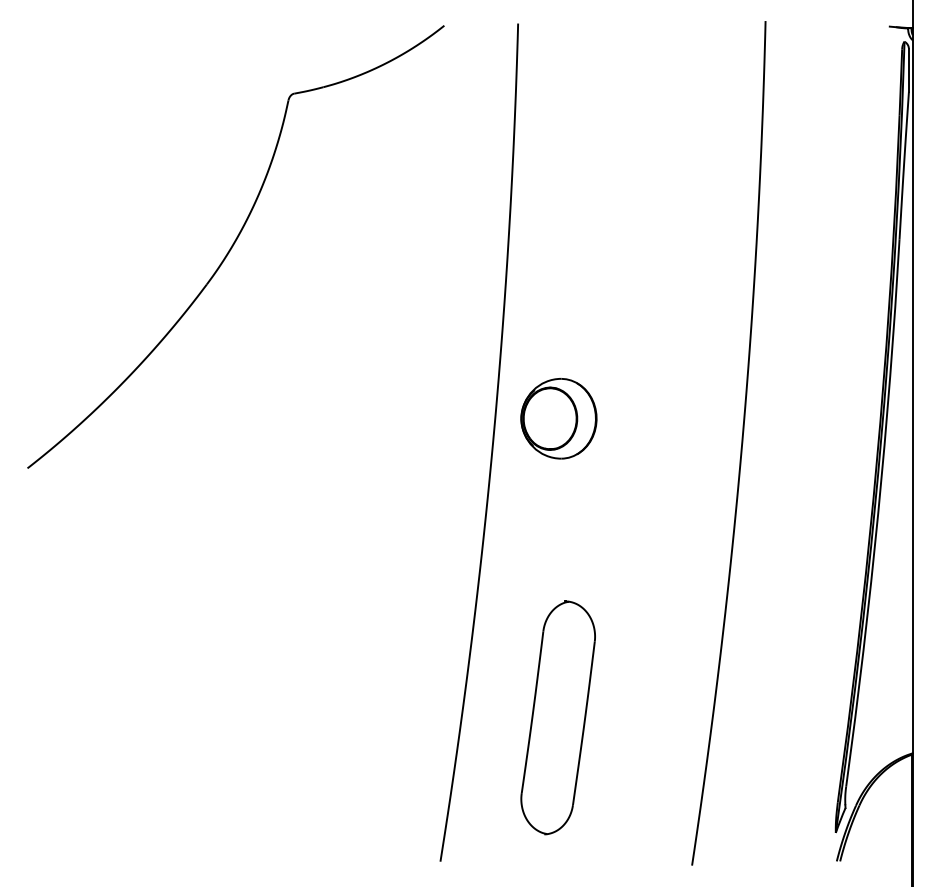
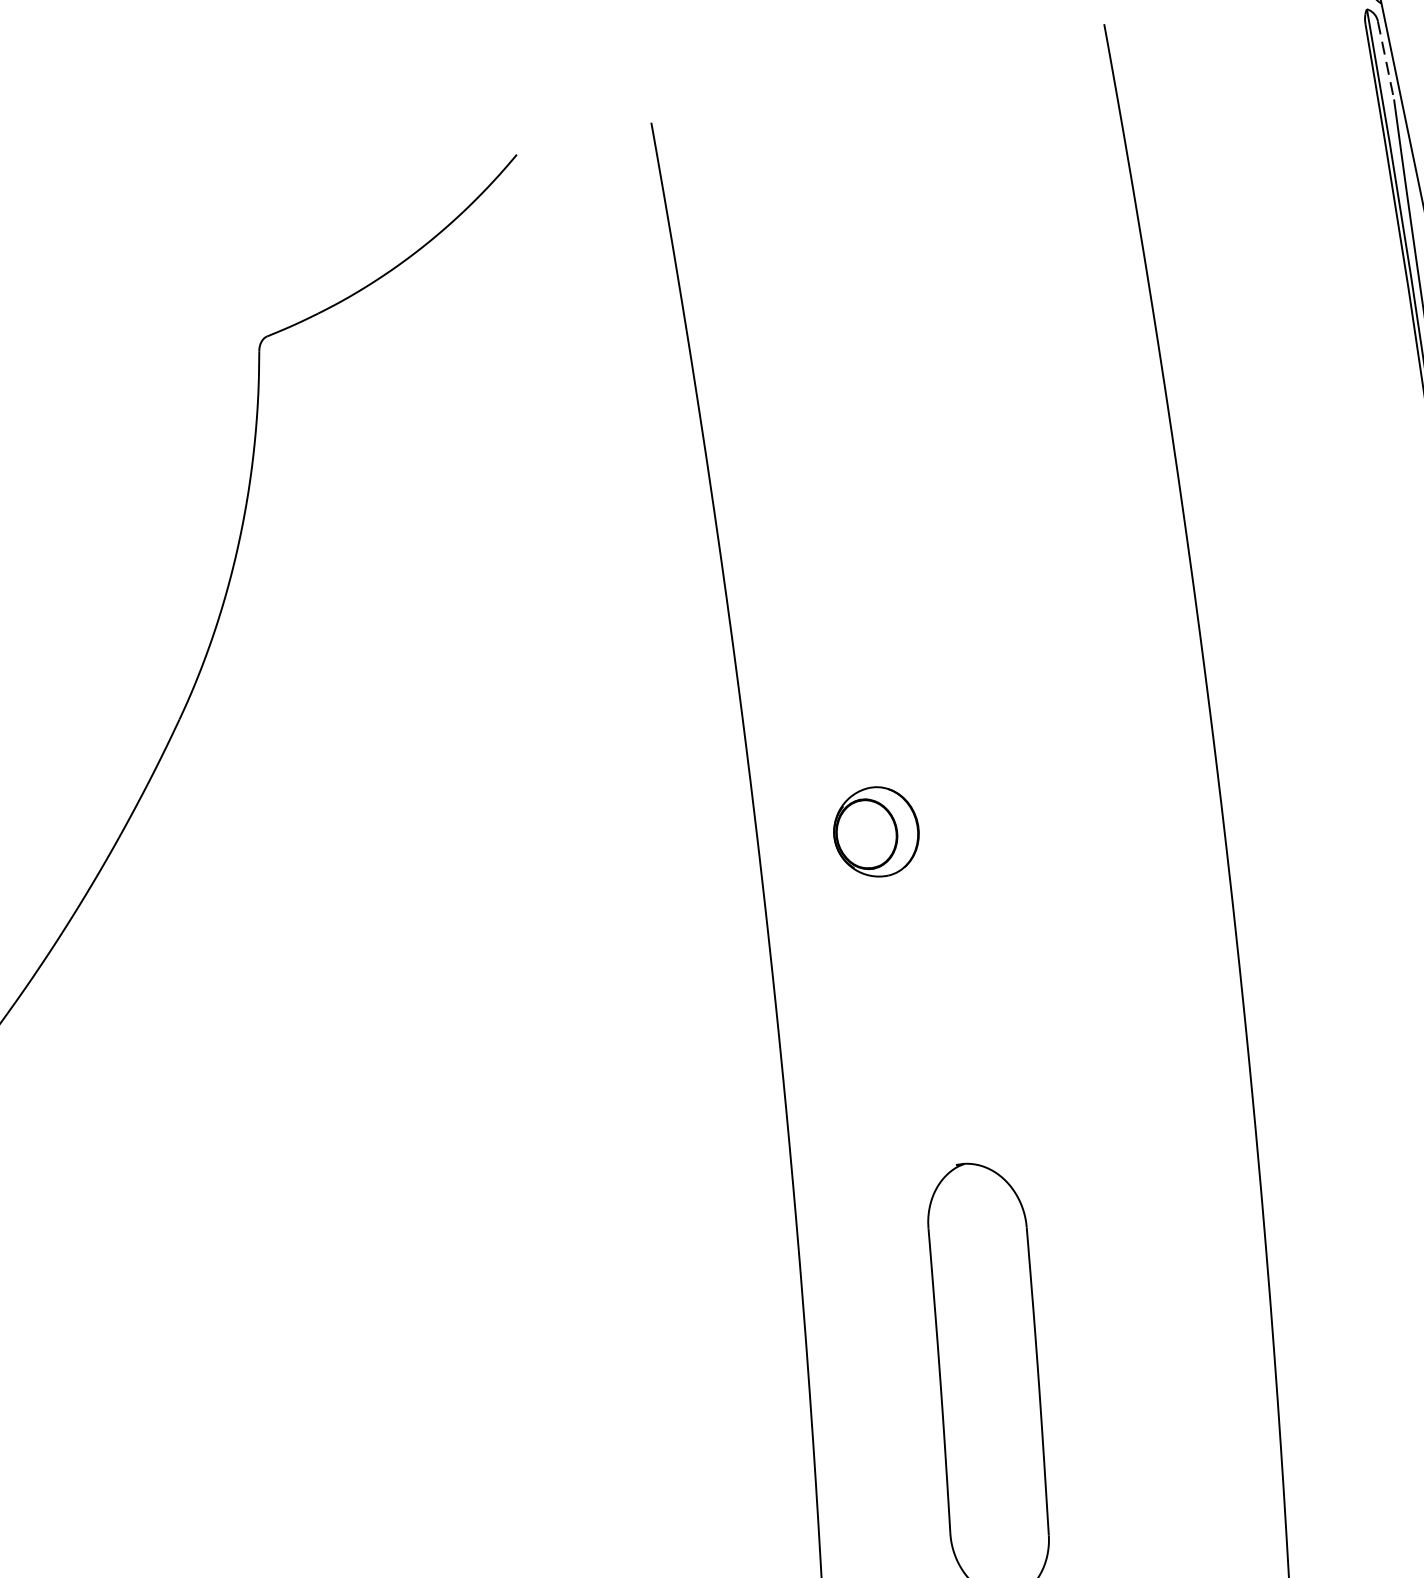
line: (908, 71) -> (1385, 62), solid -> dashed
part: (558, 418) -> (875, 831), size x0.6

